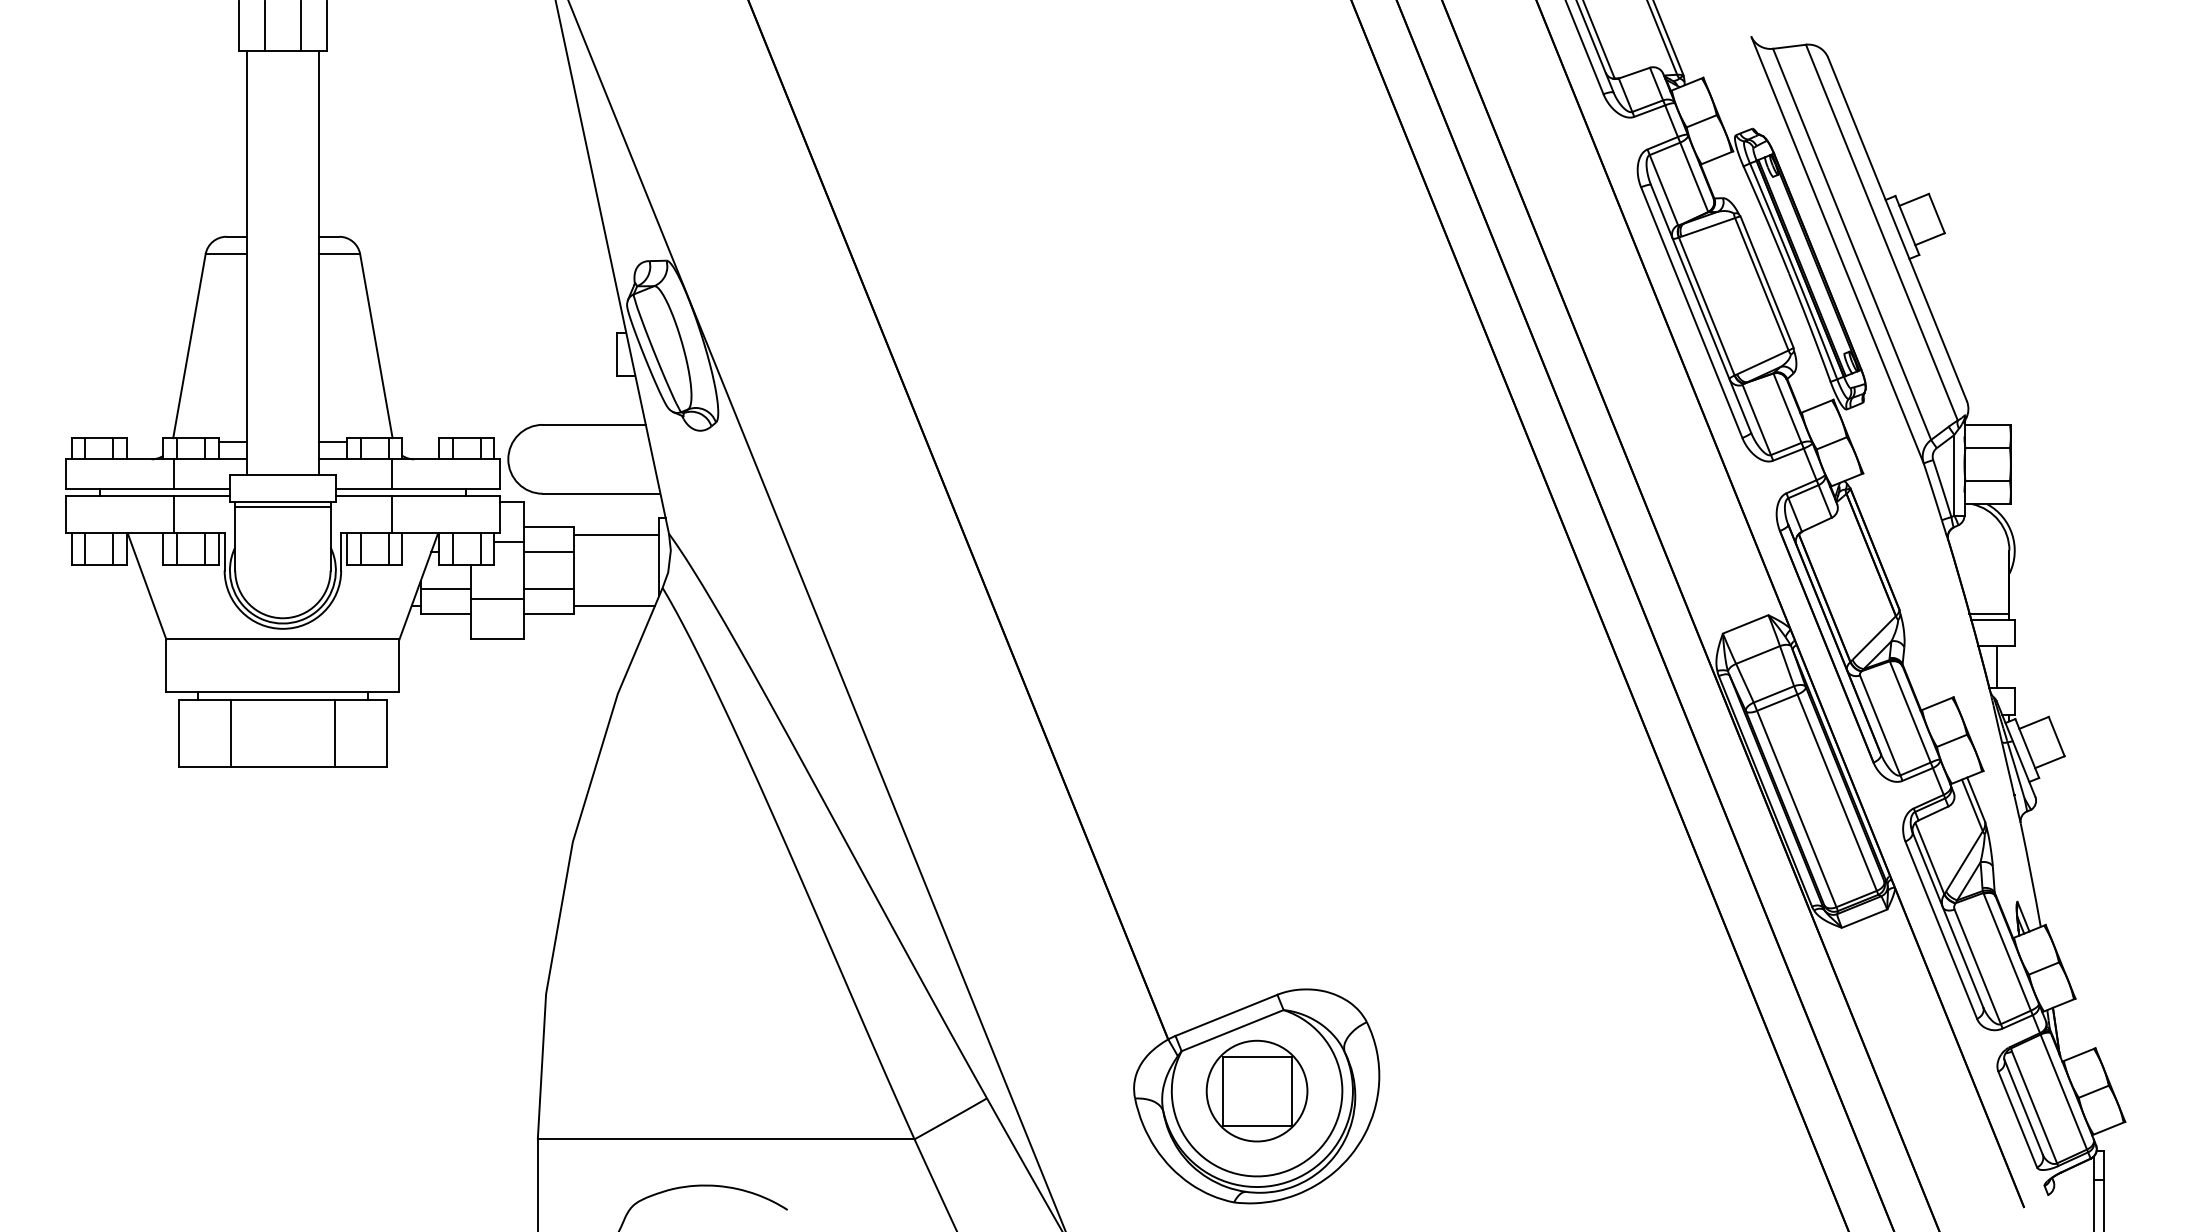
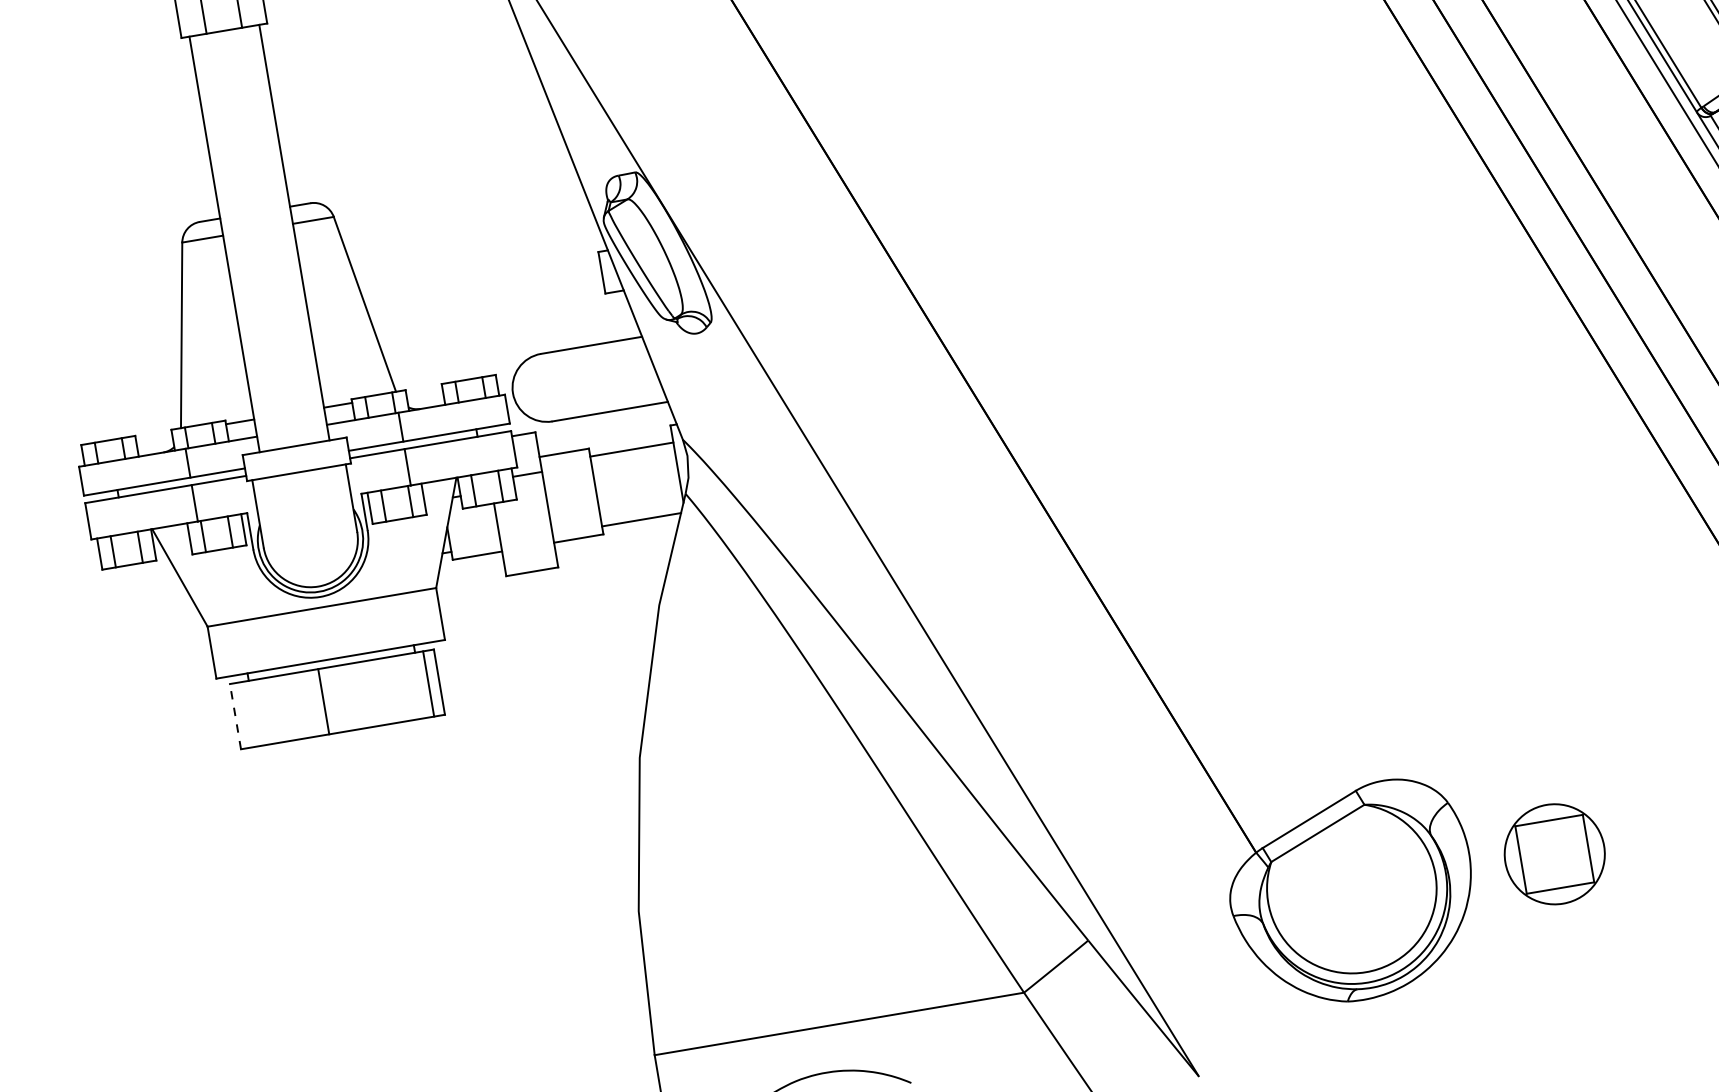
line: (282, 507) -> (299, 478), removed
line: (549, 552) -> (568, 477), removed
line: (445, 588) -> (472, 530), removed
line: (549, 588) -> (574, 513), removed
line: (497, 599) -> (525, 532), removed
line: (178, 732) -> (234, 715), solid -> dashed
line: (230, 733) -> (323, 701), moved
line: (334, 733) -> (428, 684), moved
part: (1256, 1090) -> (1554, 853), moved

